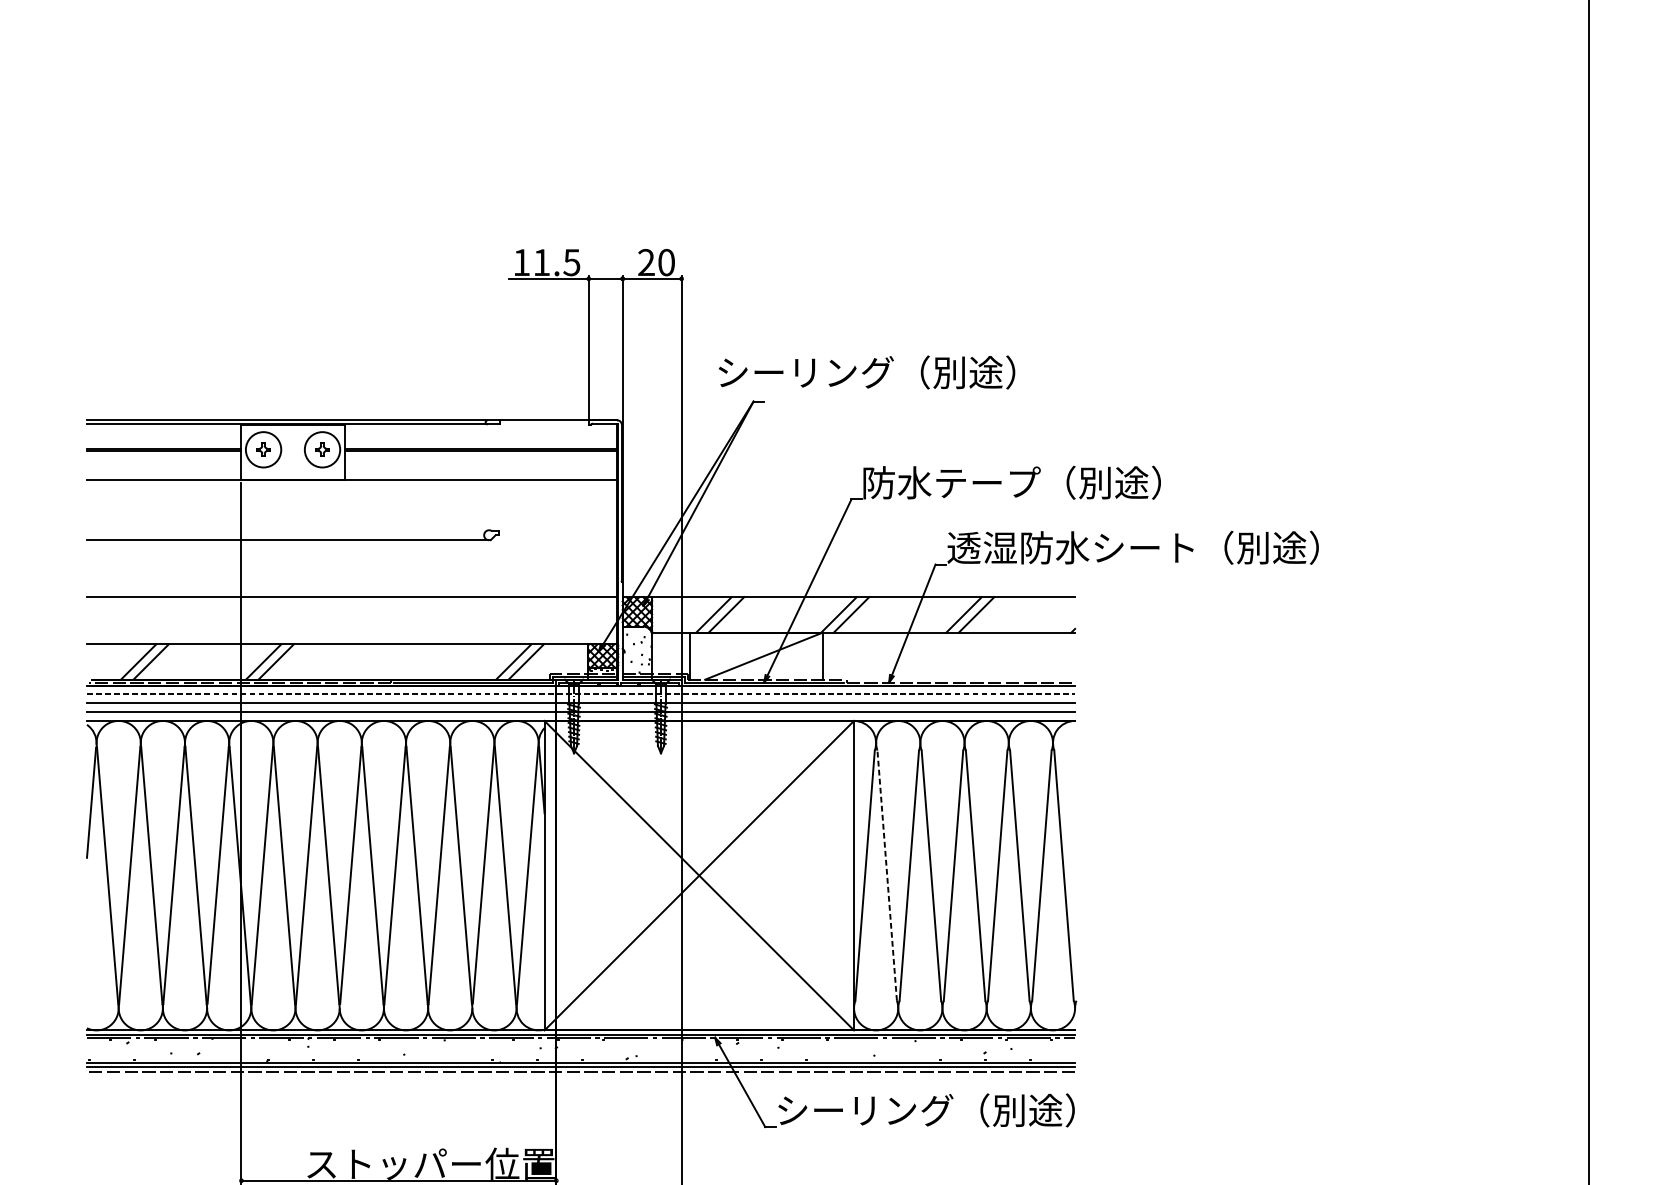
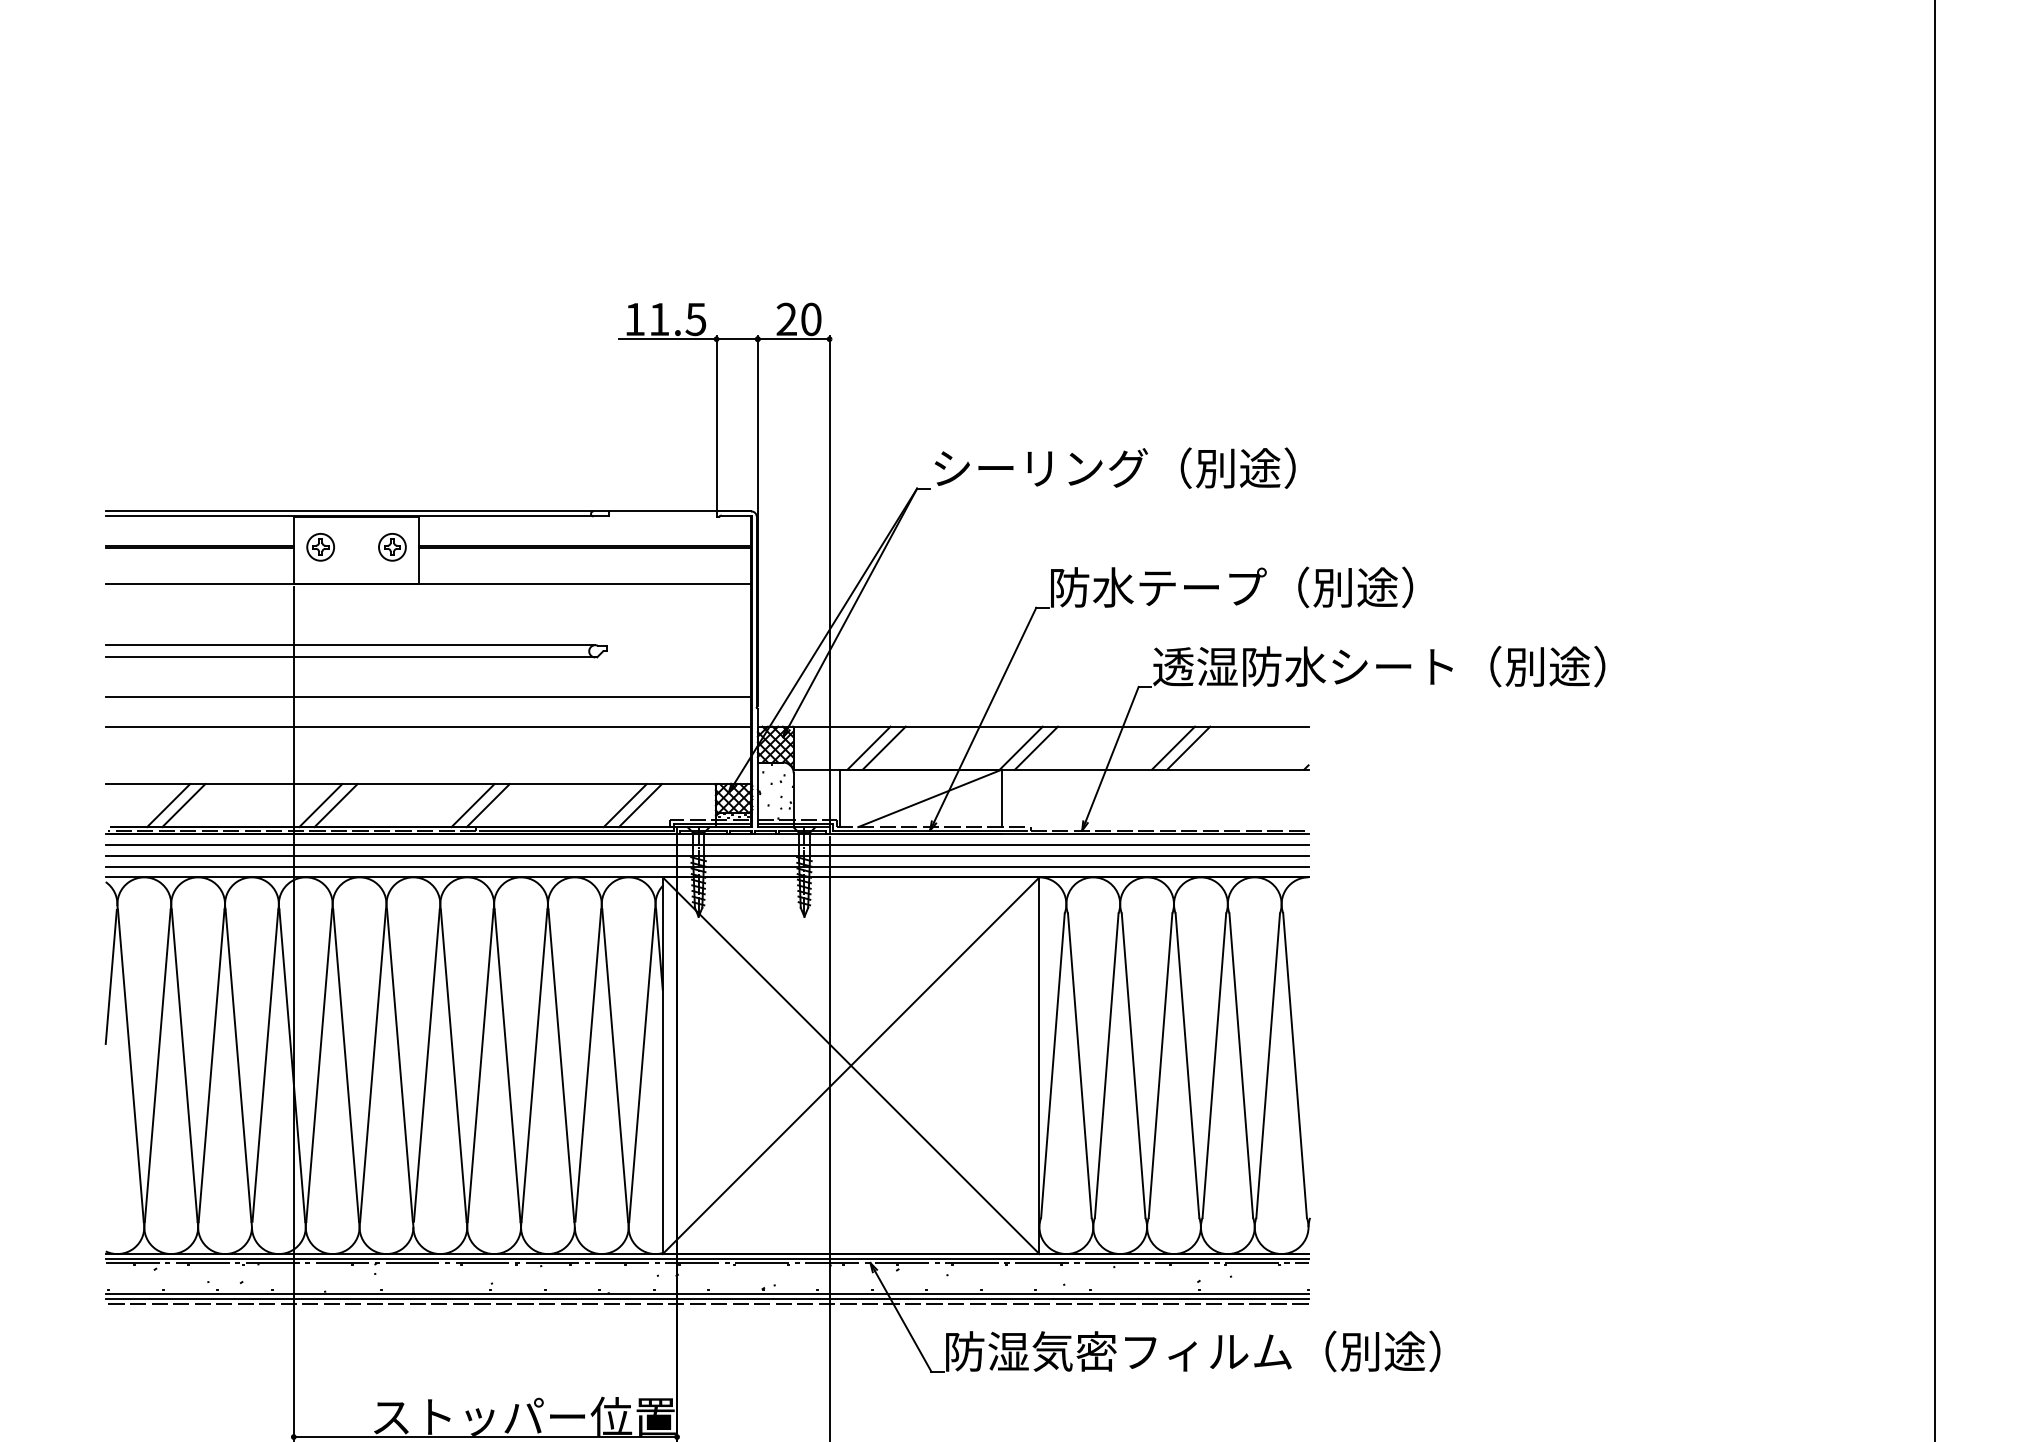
text: (866, 371) -> (1114, 467), moved
circle: (263, 449) -> (320, 546), size x0.62
circle: (322, 449) -> (392, 546), size x0.62
line: (288, 530) -> (350, 645), added
line: (351, 573) -> (427, 697), added
line: (388, 661) -> (472, 805), added
line: (400, 661) -> (487, 805), added
line: (581, 694) -> (707, 845), dashed -> solid
line: (886, 875) -> (1079, 1065), dashed -> solid
text: (980, 1110) -> (1193, 1351), シーリング（別途） -> 防湿気密フィルム（別途）

